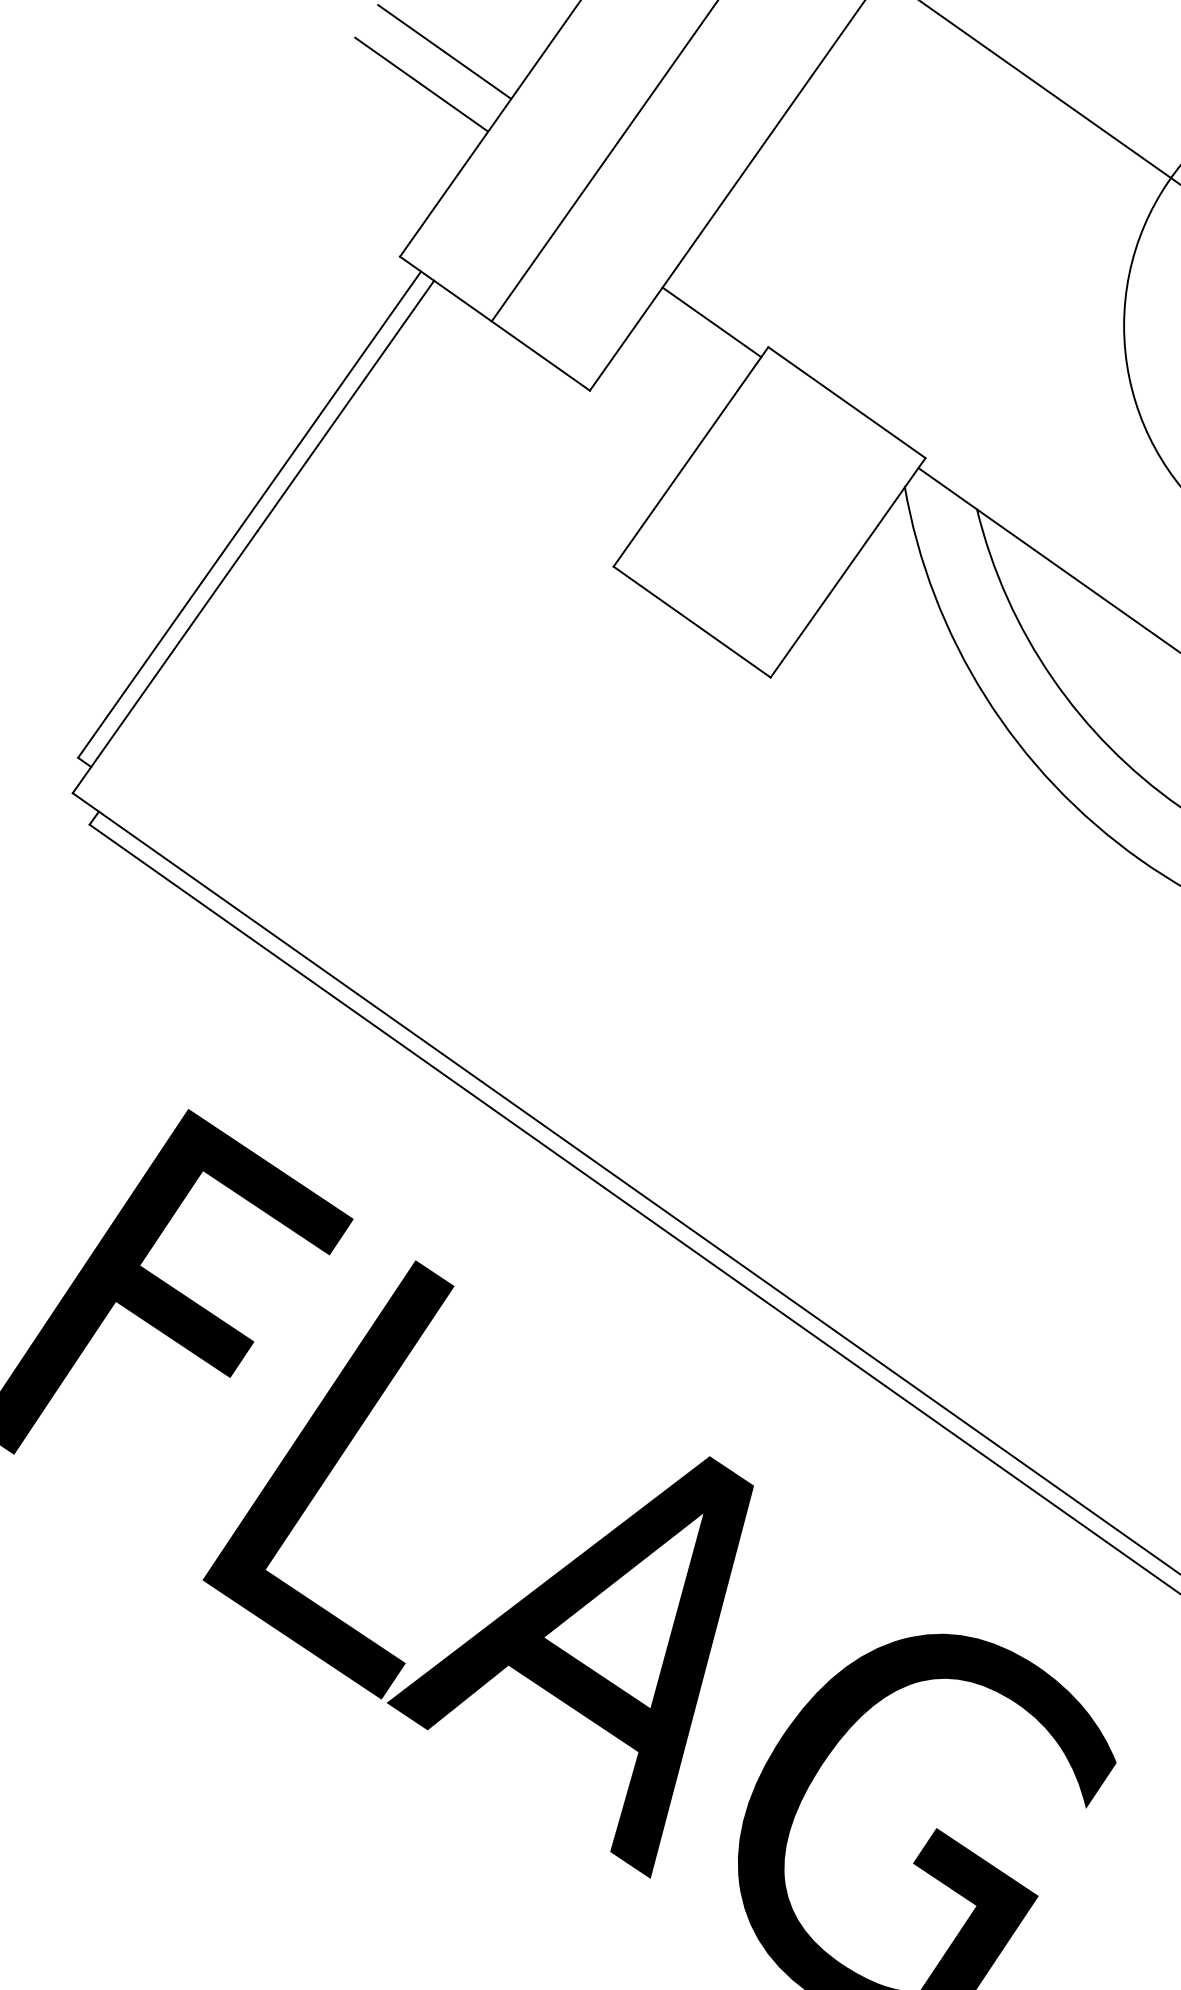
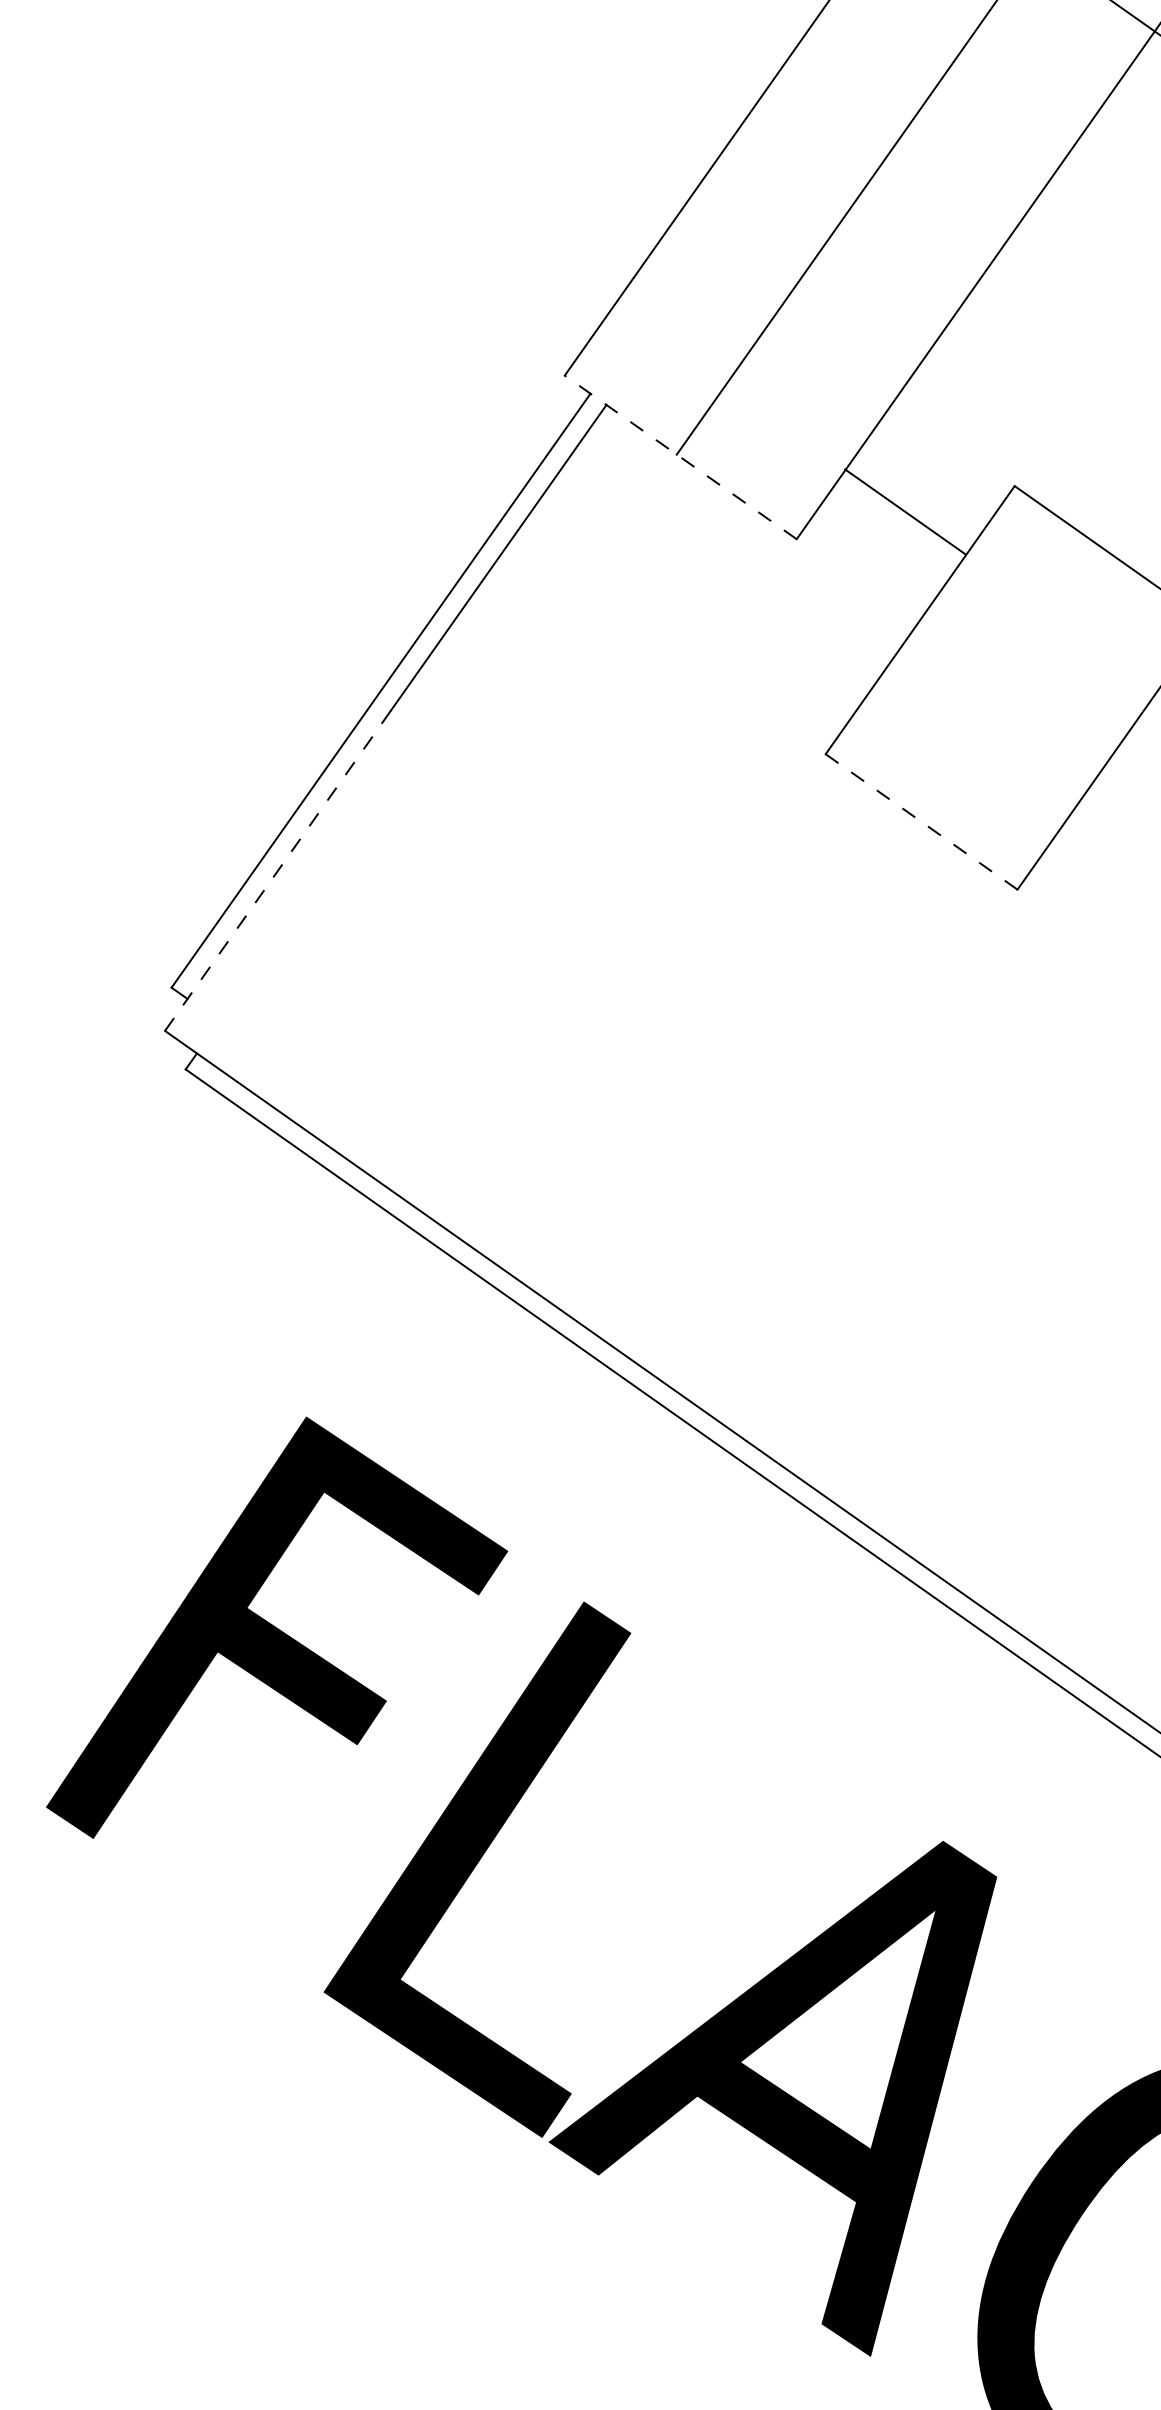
line: (444, 51) -> (619, 124), removed
line: (421, 84) -> (591, 165), removed
line: (711, 322) -> (904, 512), moved
line: (494, 323) -> (680, 457), solid -> dashed
line: (692, 622) -> (922, 822), solid -> dashed
line: (164, 662) -> (277, 871), solid -> dashed

